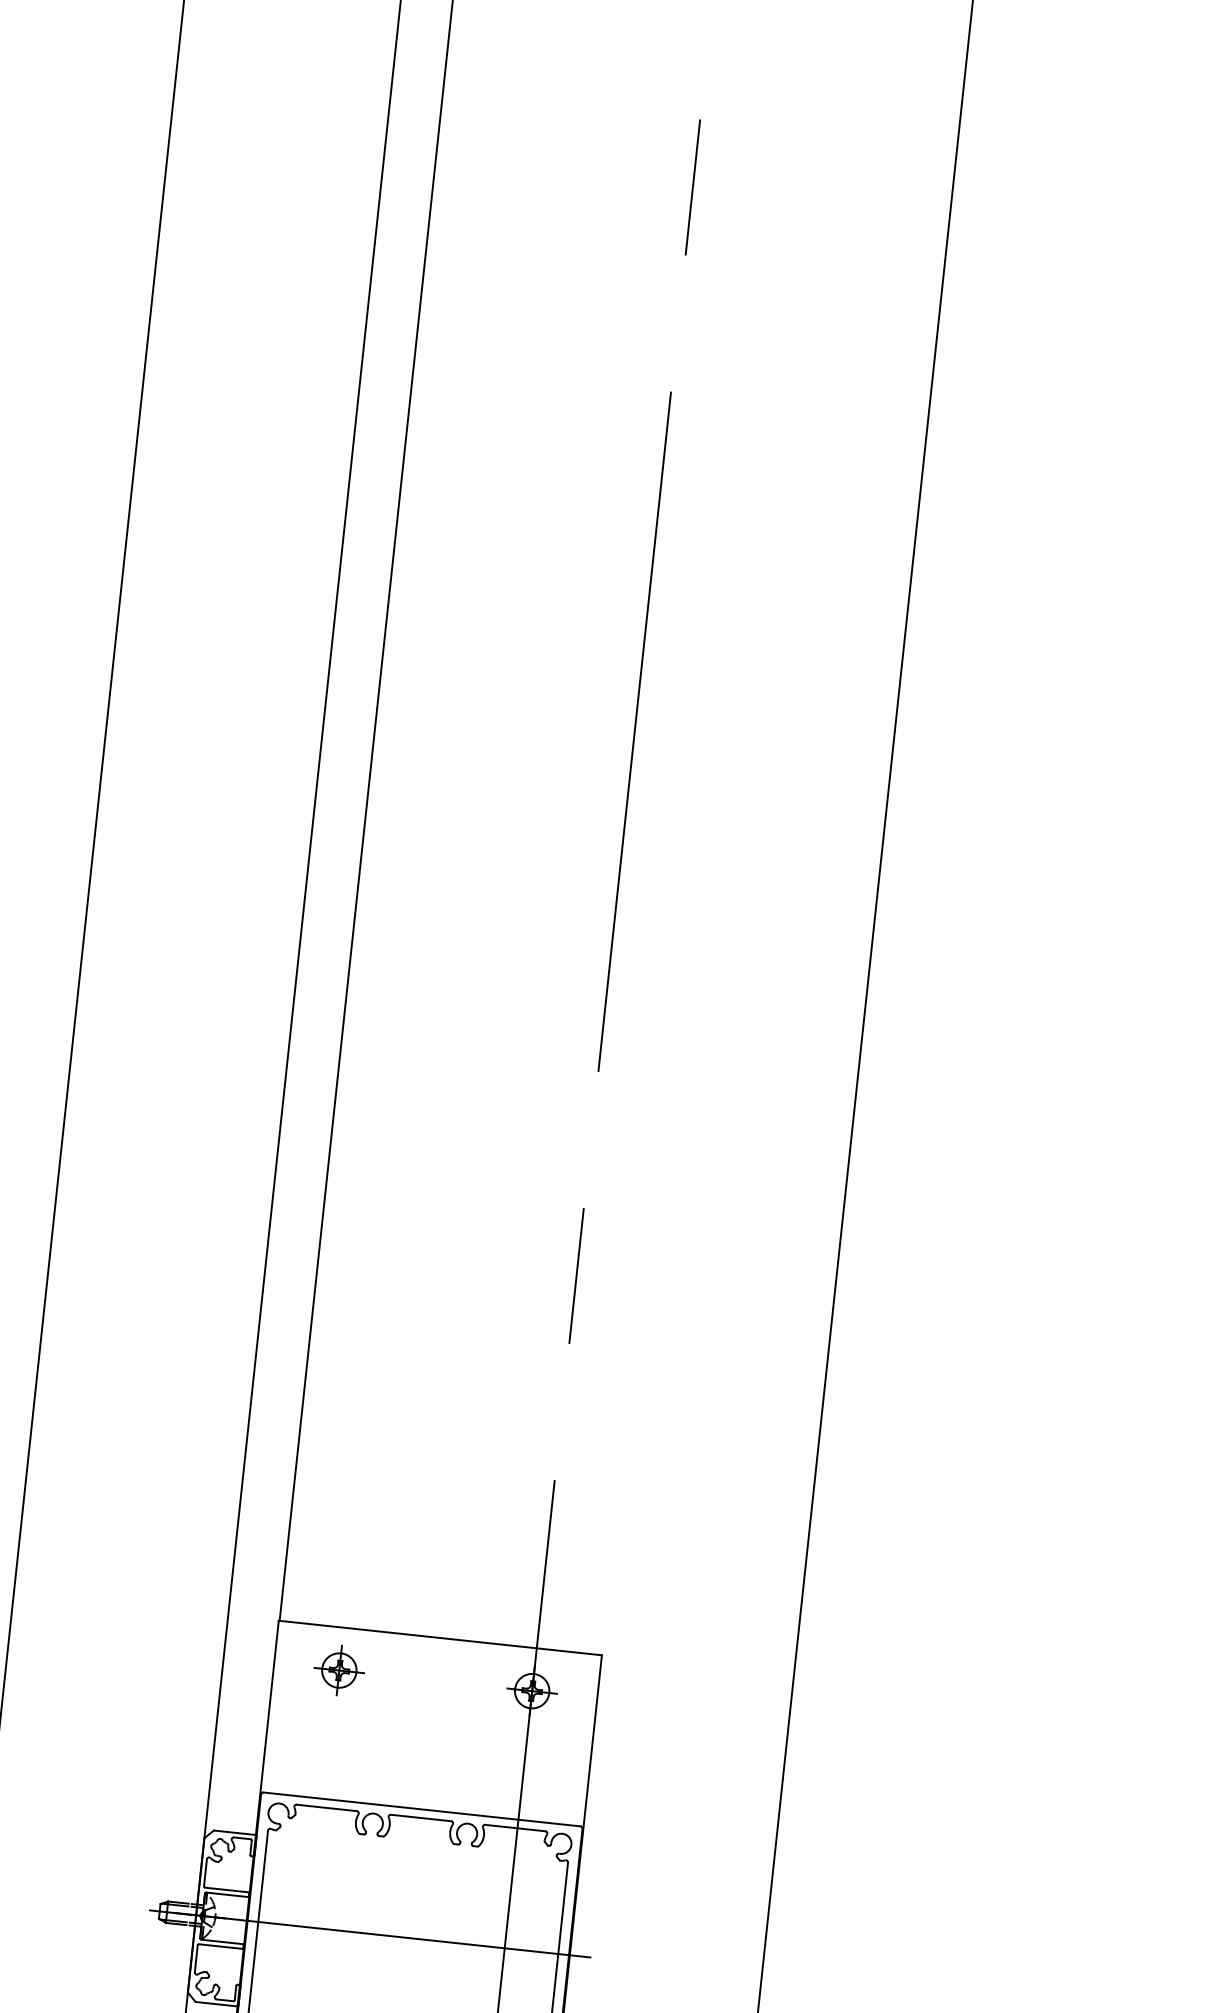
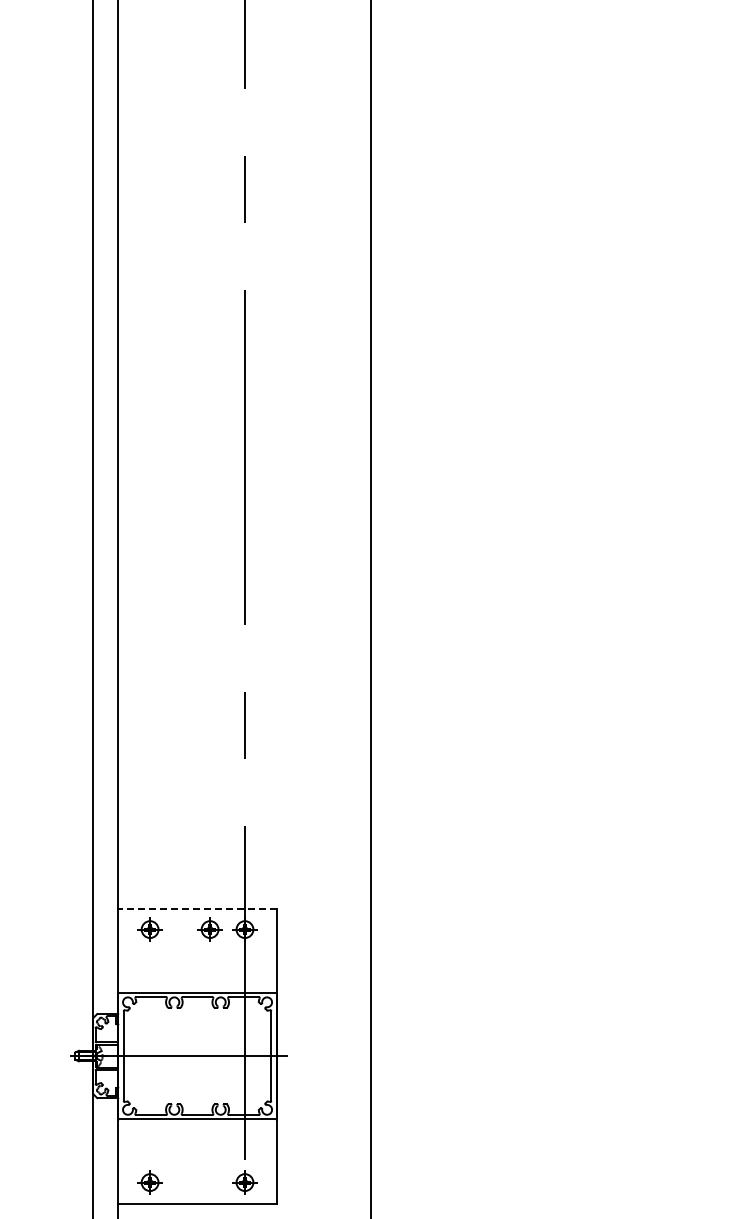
line: (440, 1637) -> (197, 908), solid -> dashed
part: (460, 1683) -> (209, 929), added

